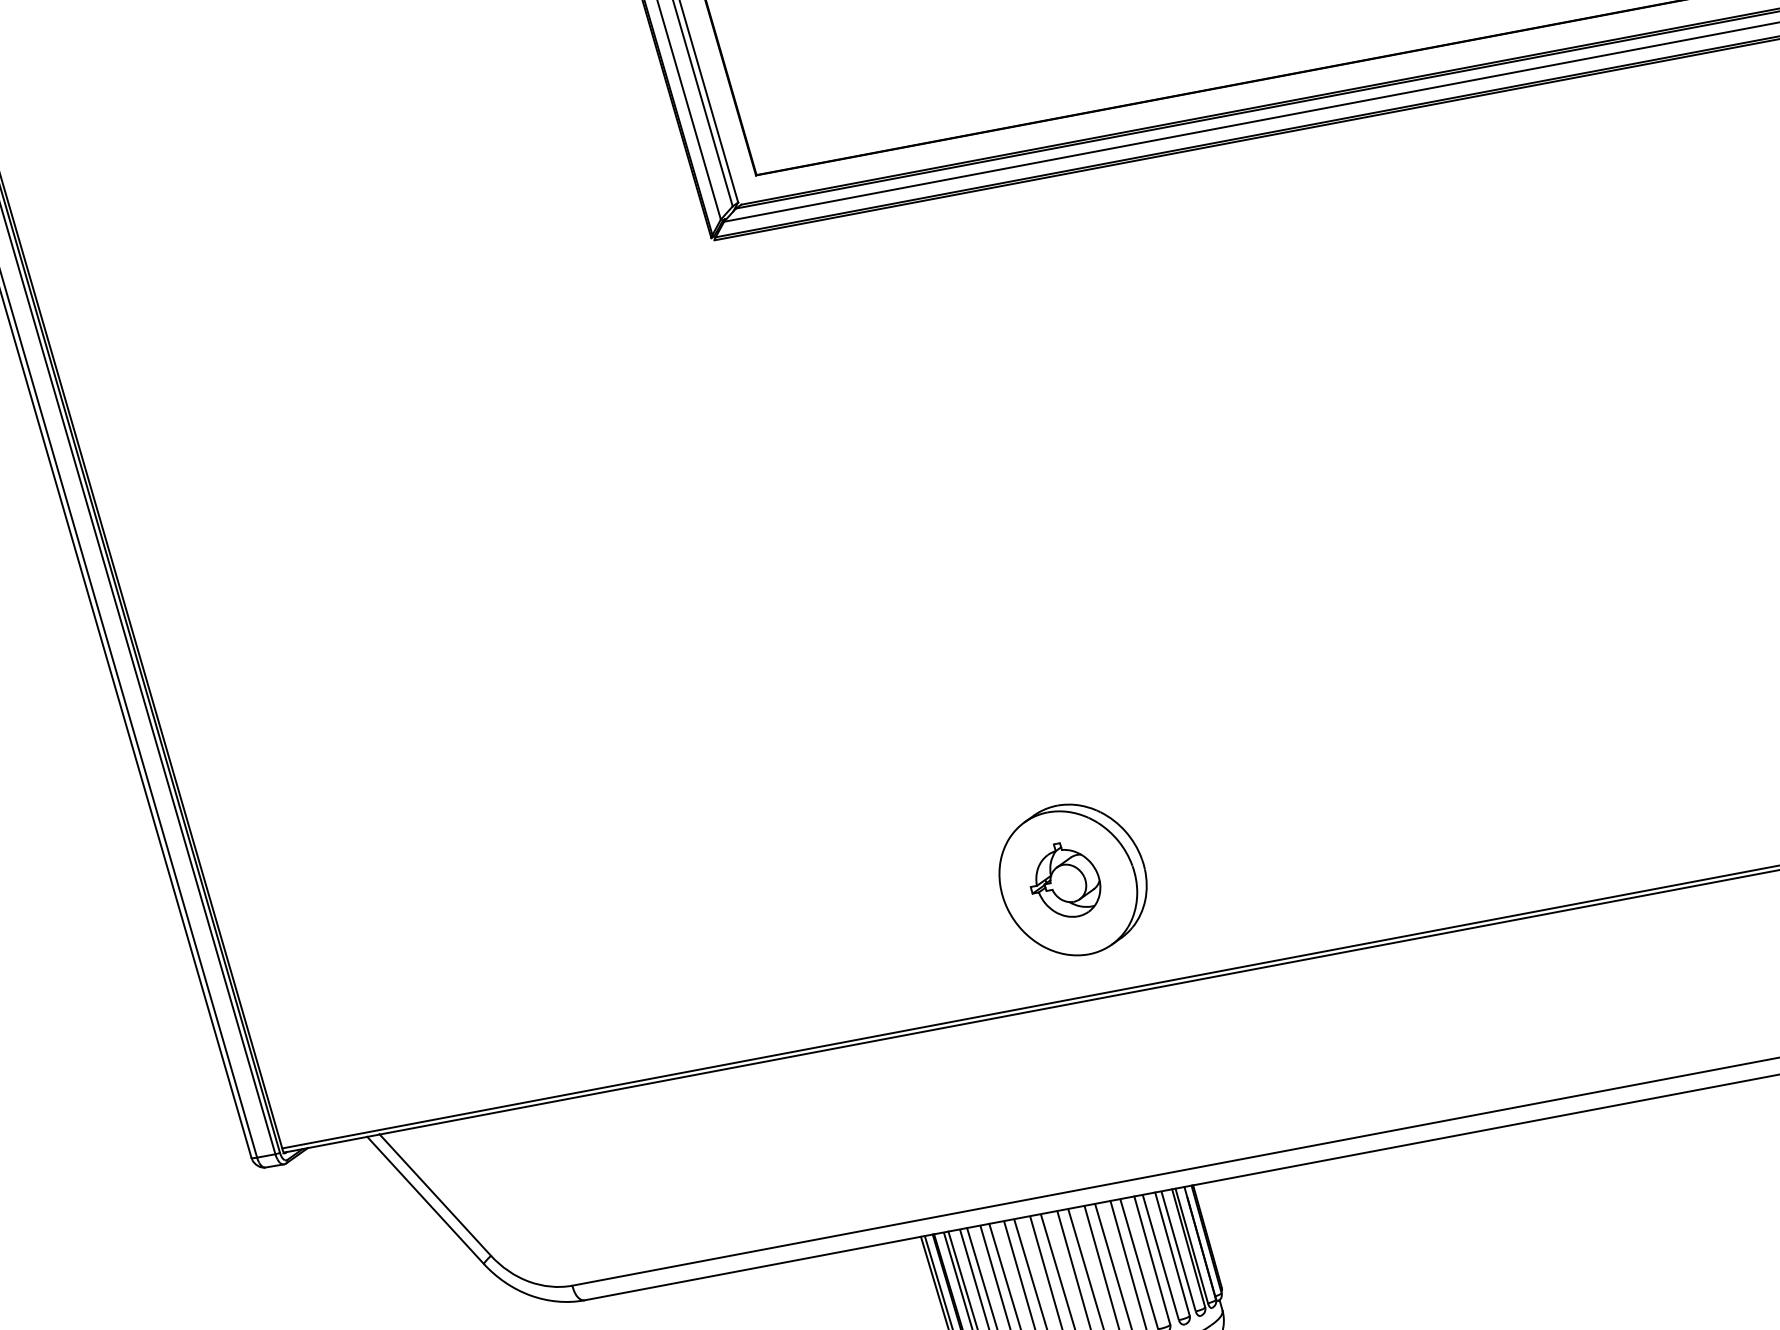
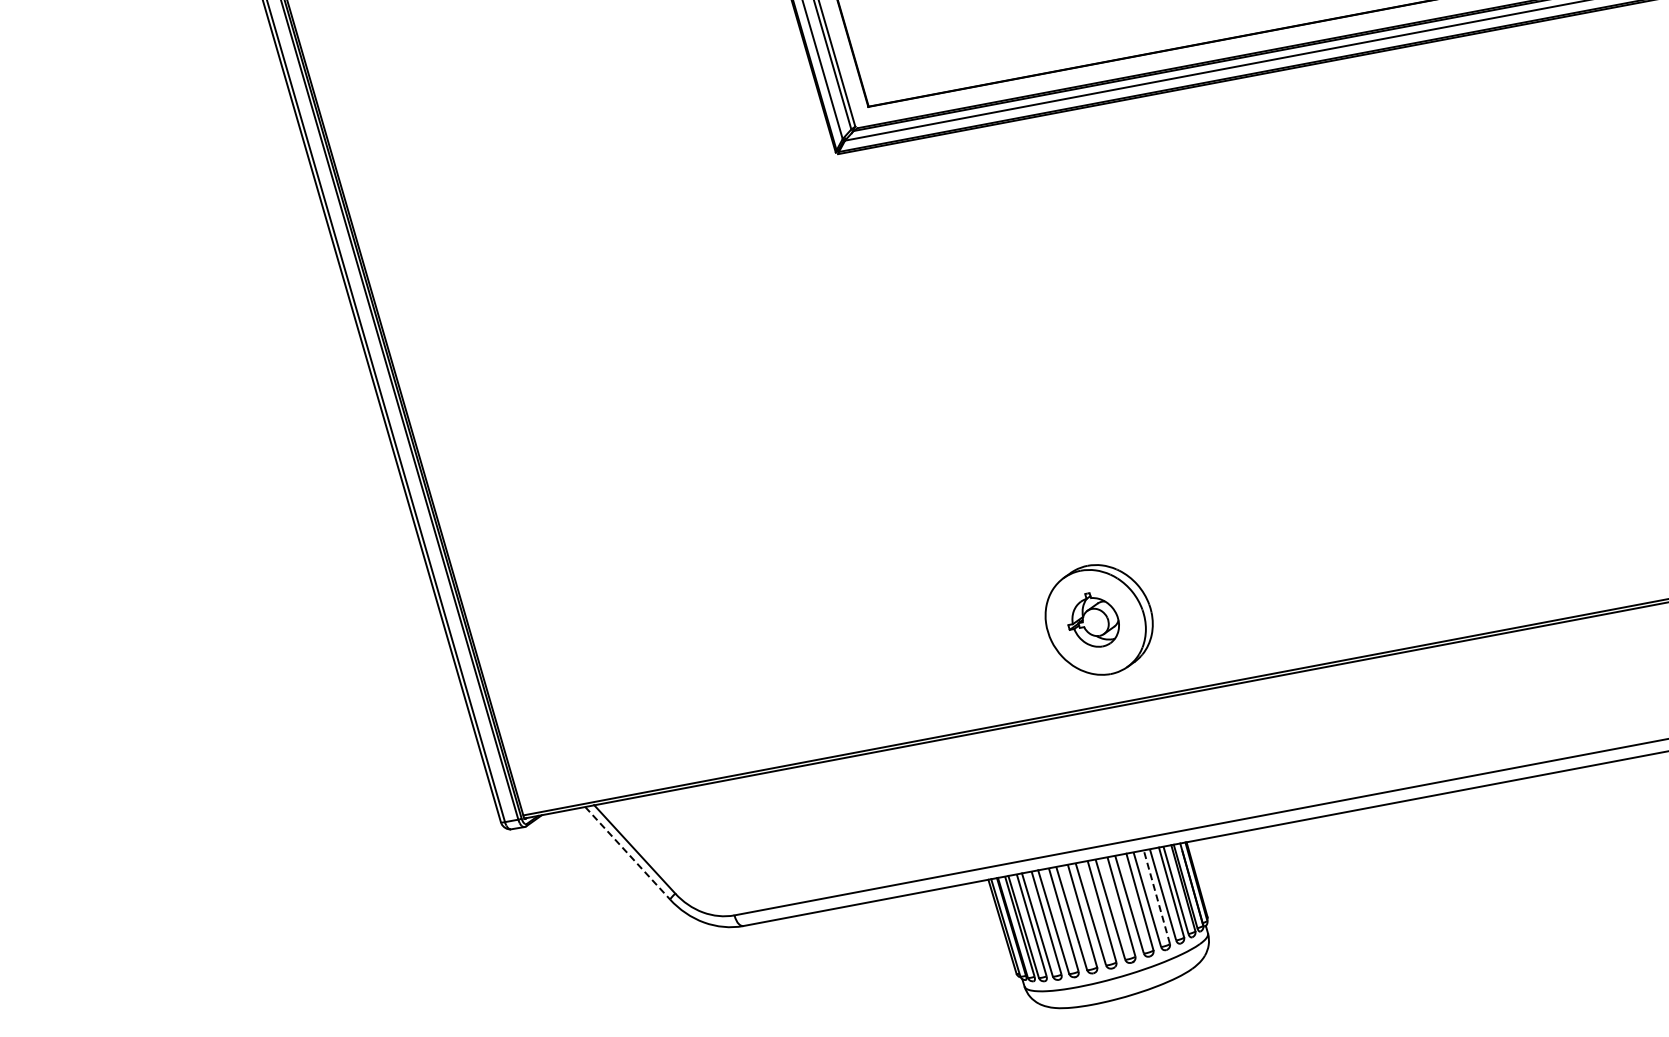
line: (425, 1200) -> (627, 853), solid -> dashed
line: (1151, 1259) -> (1156, 896), solid -> dashed

